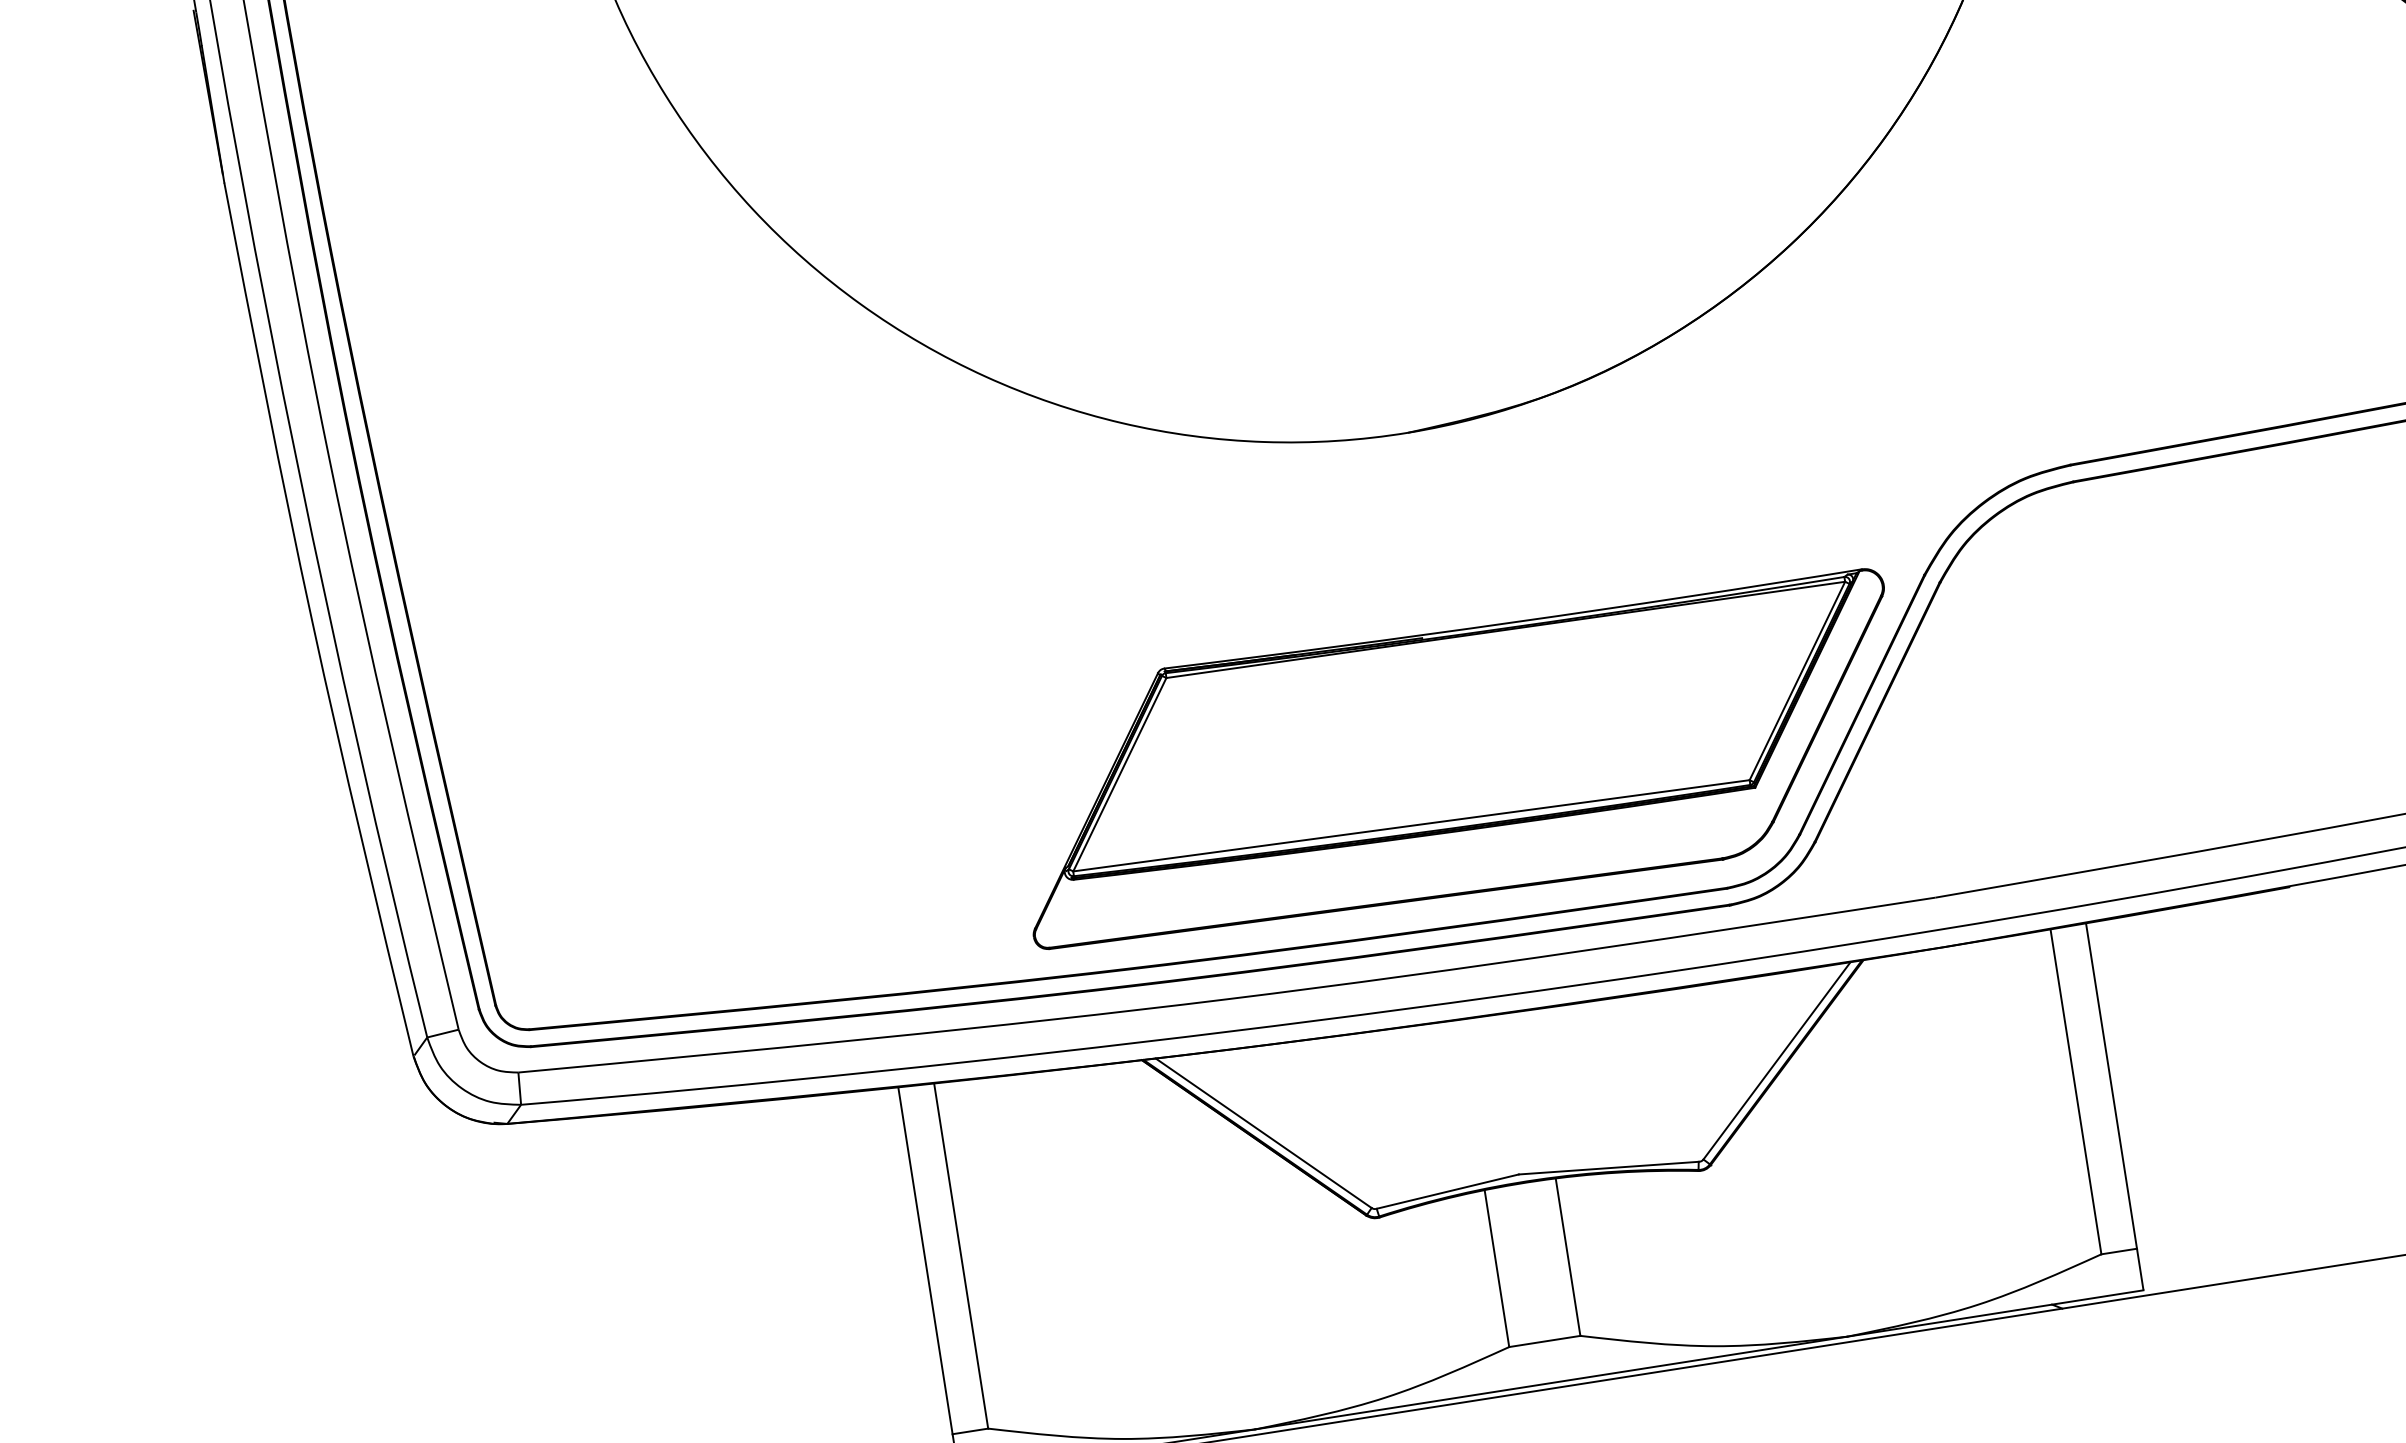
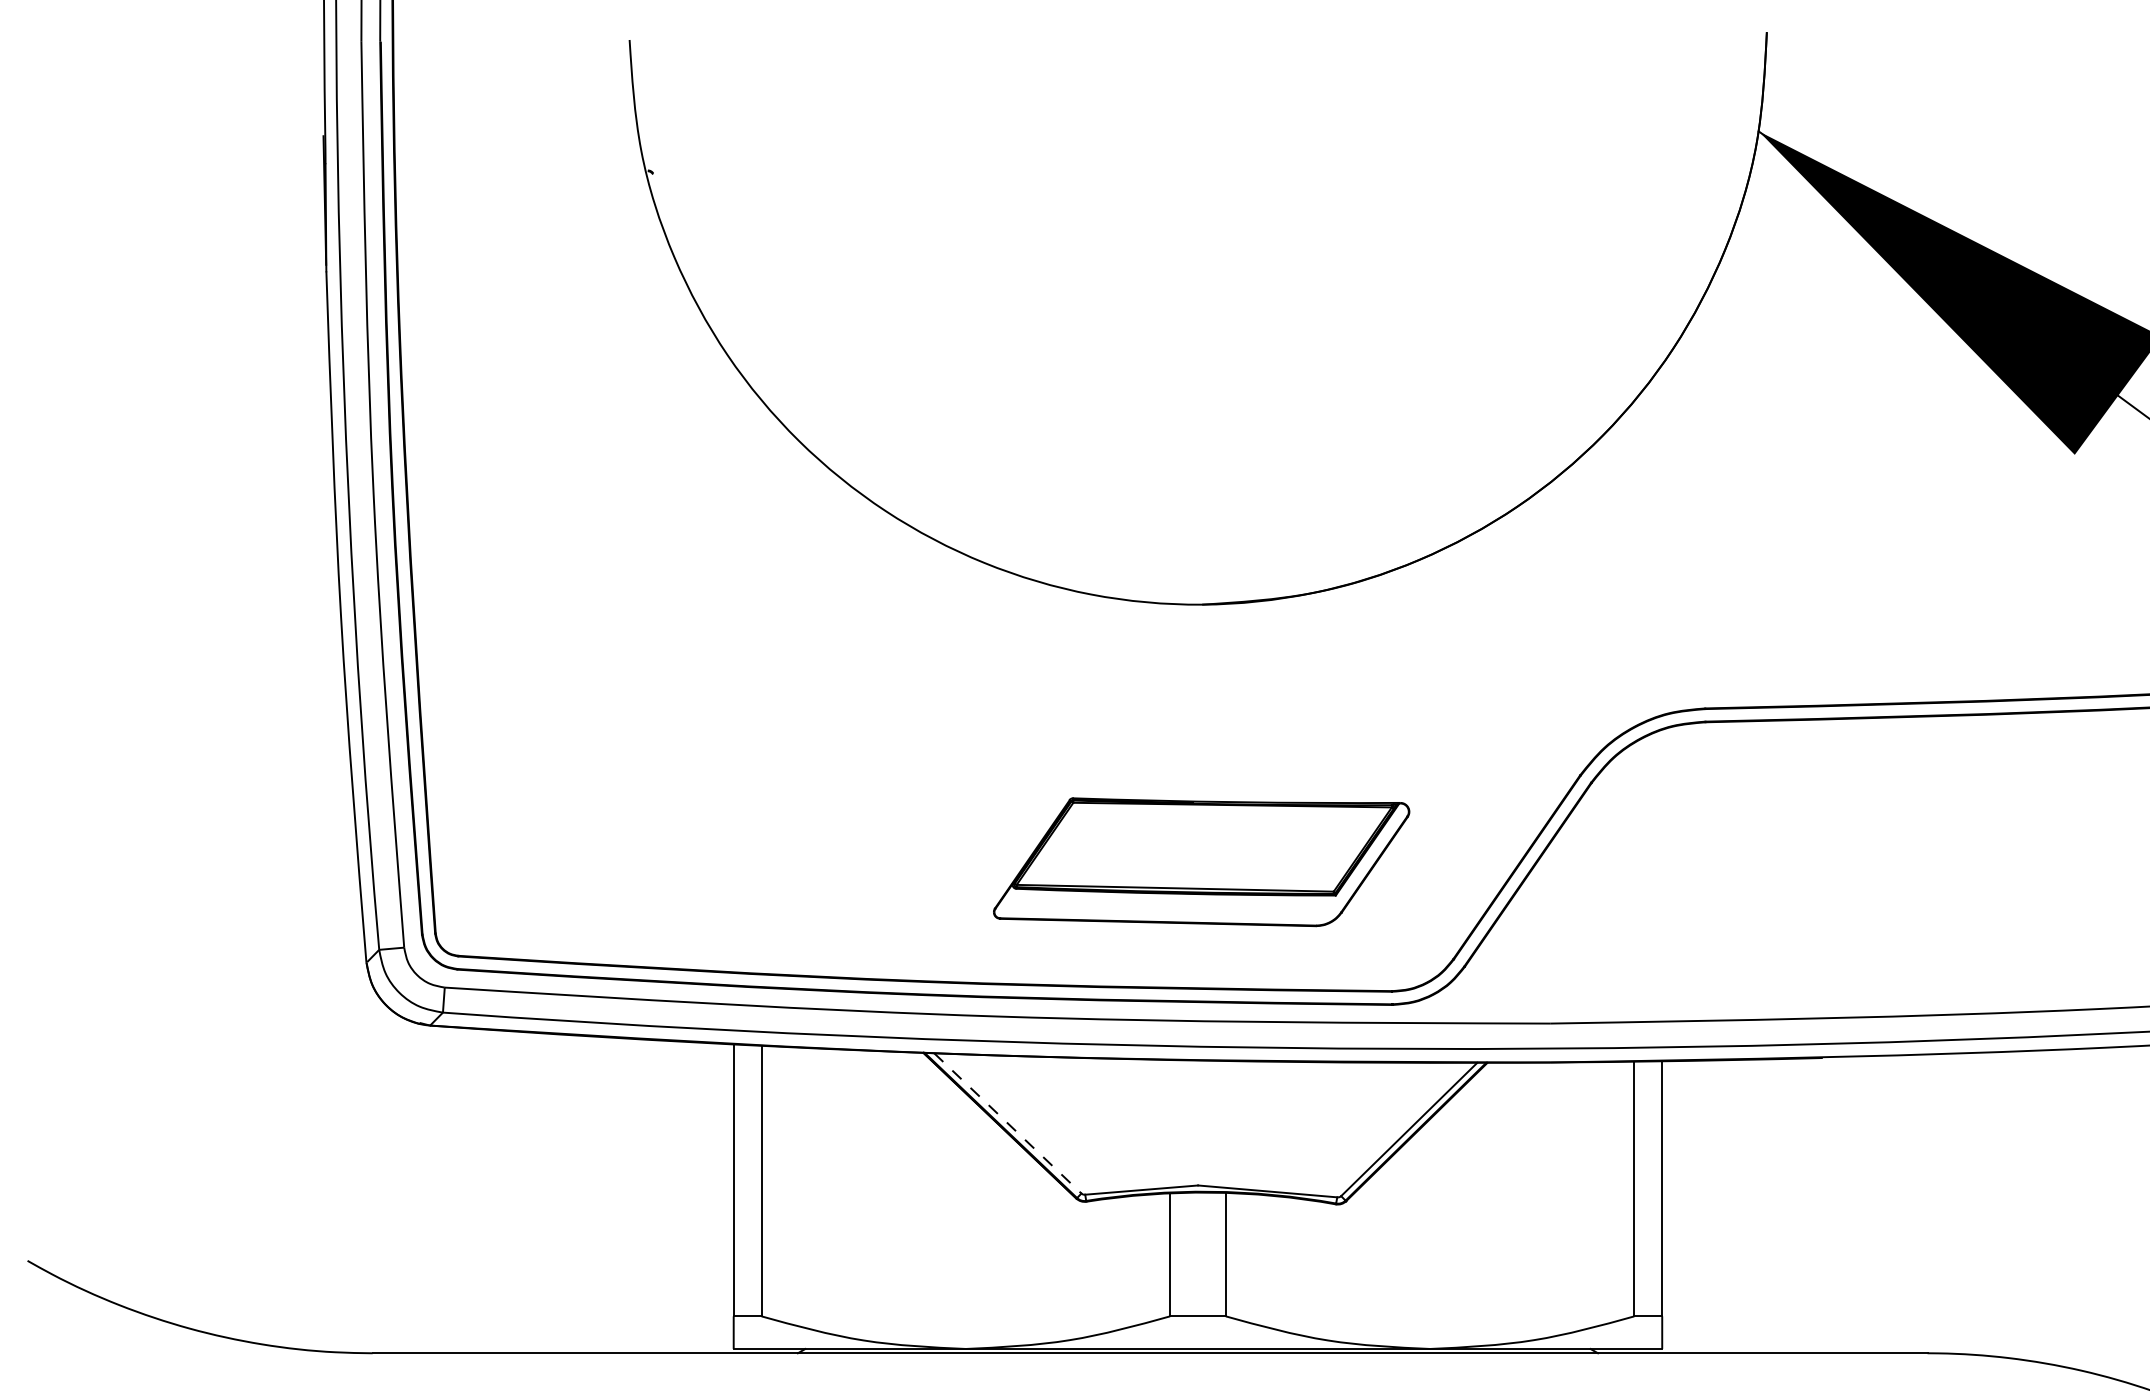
part: (1458, 760) -> (1201, 861), size x0.6
line: (1263, 1133) -> (1007, 1123), solid -> dashed

